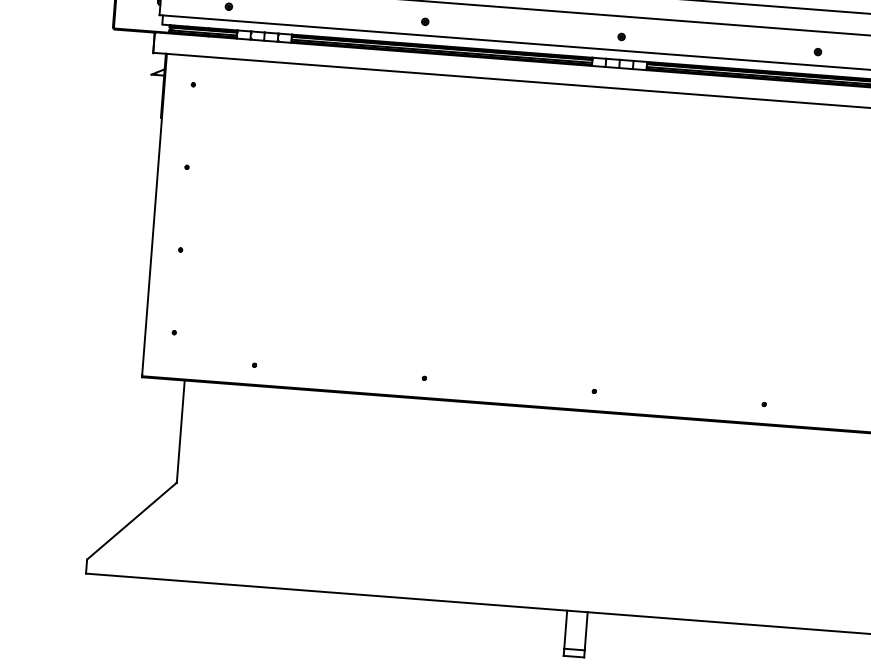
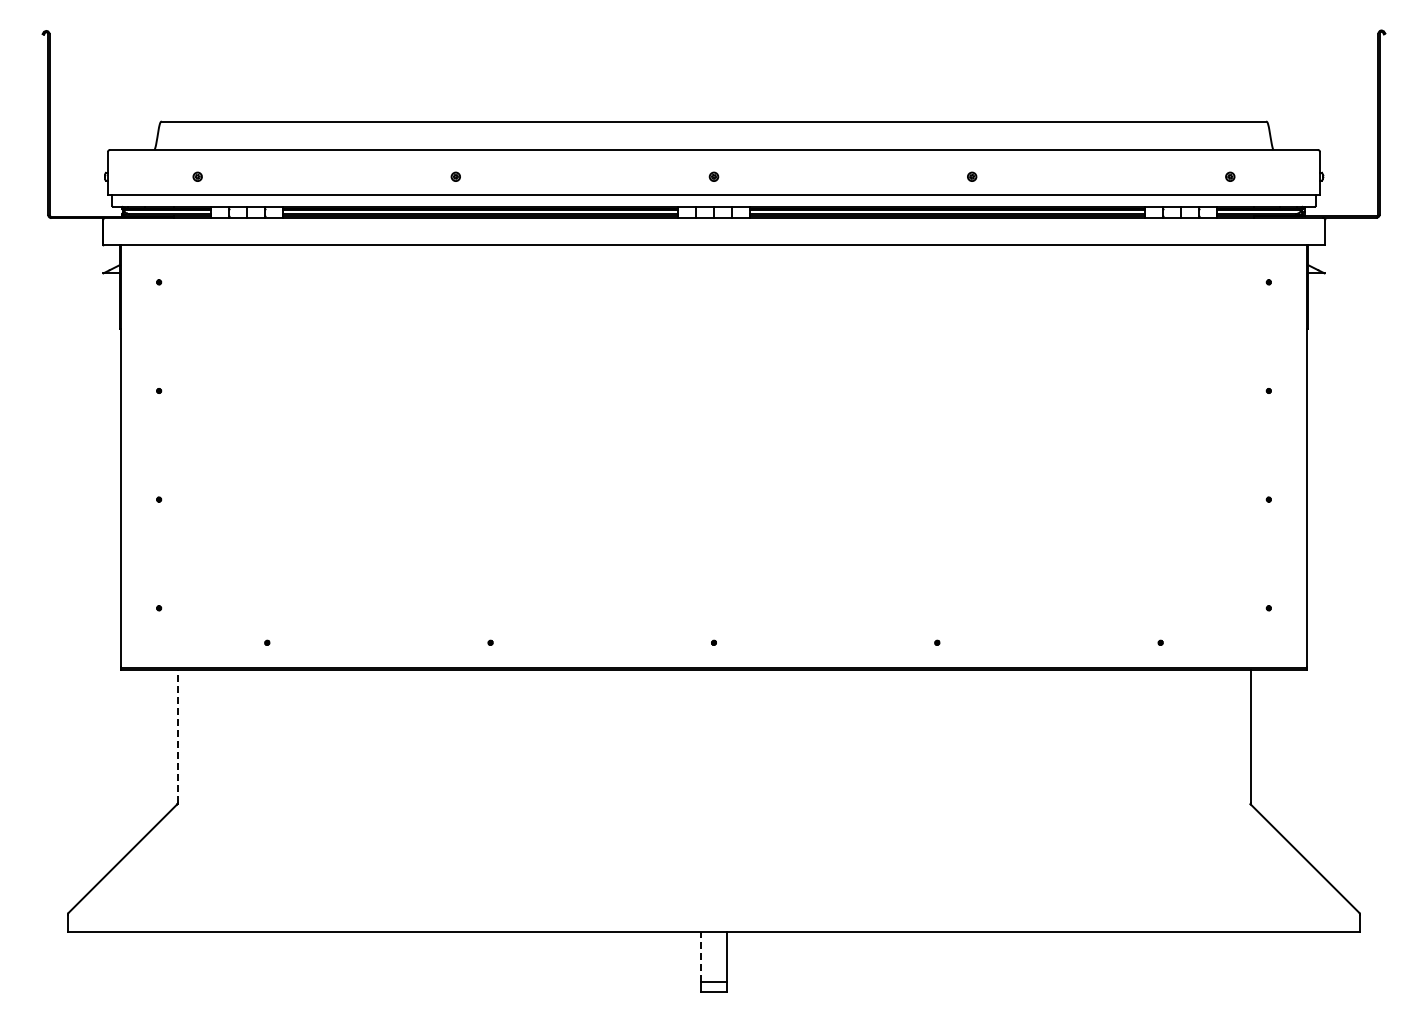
line: (180, 431) -> (177, 736), solid -> dashed
line: (565, 629) -> (700, 956), solid -> dashed

